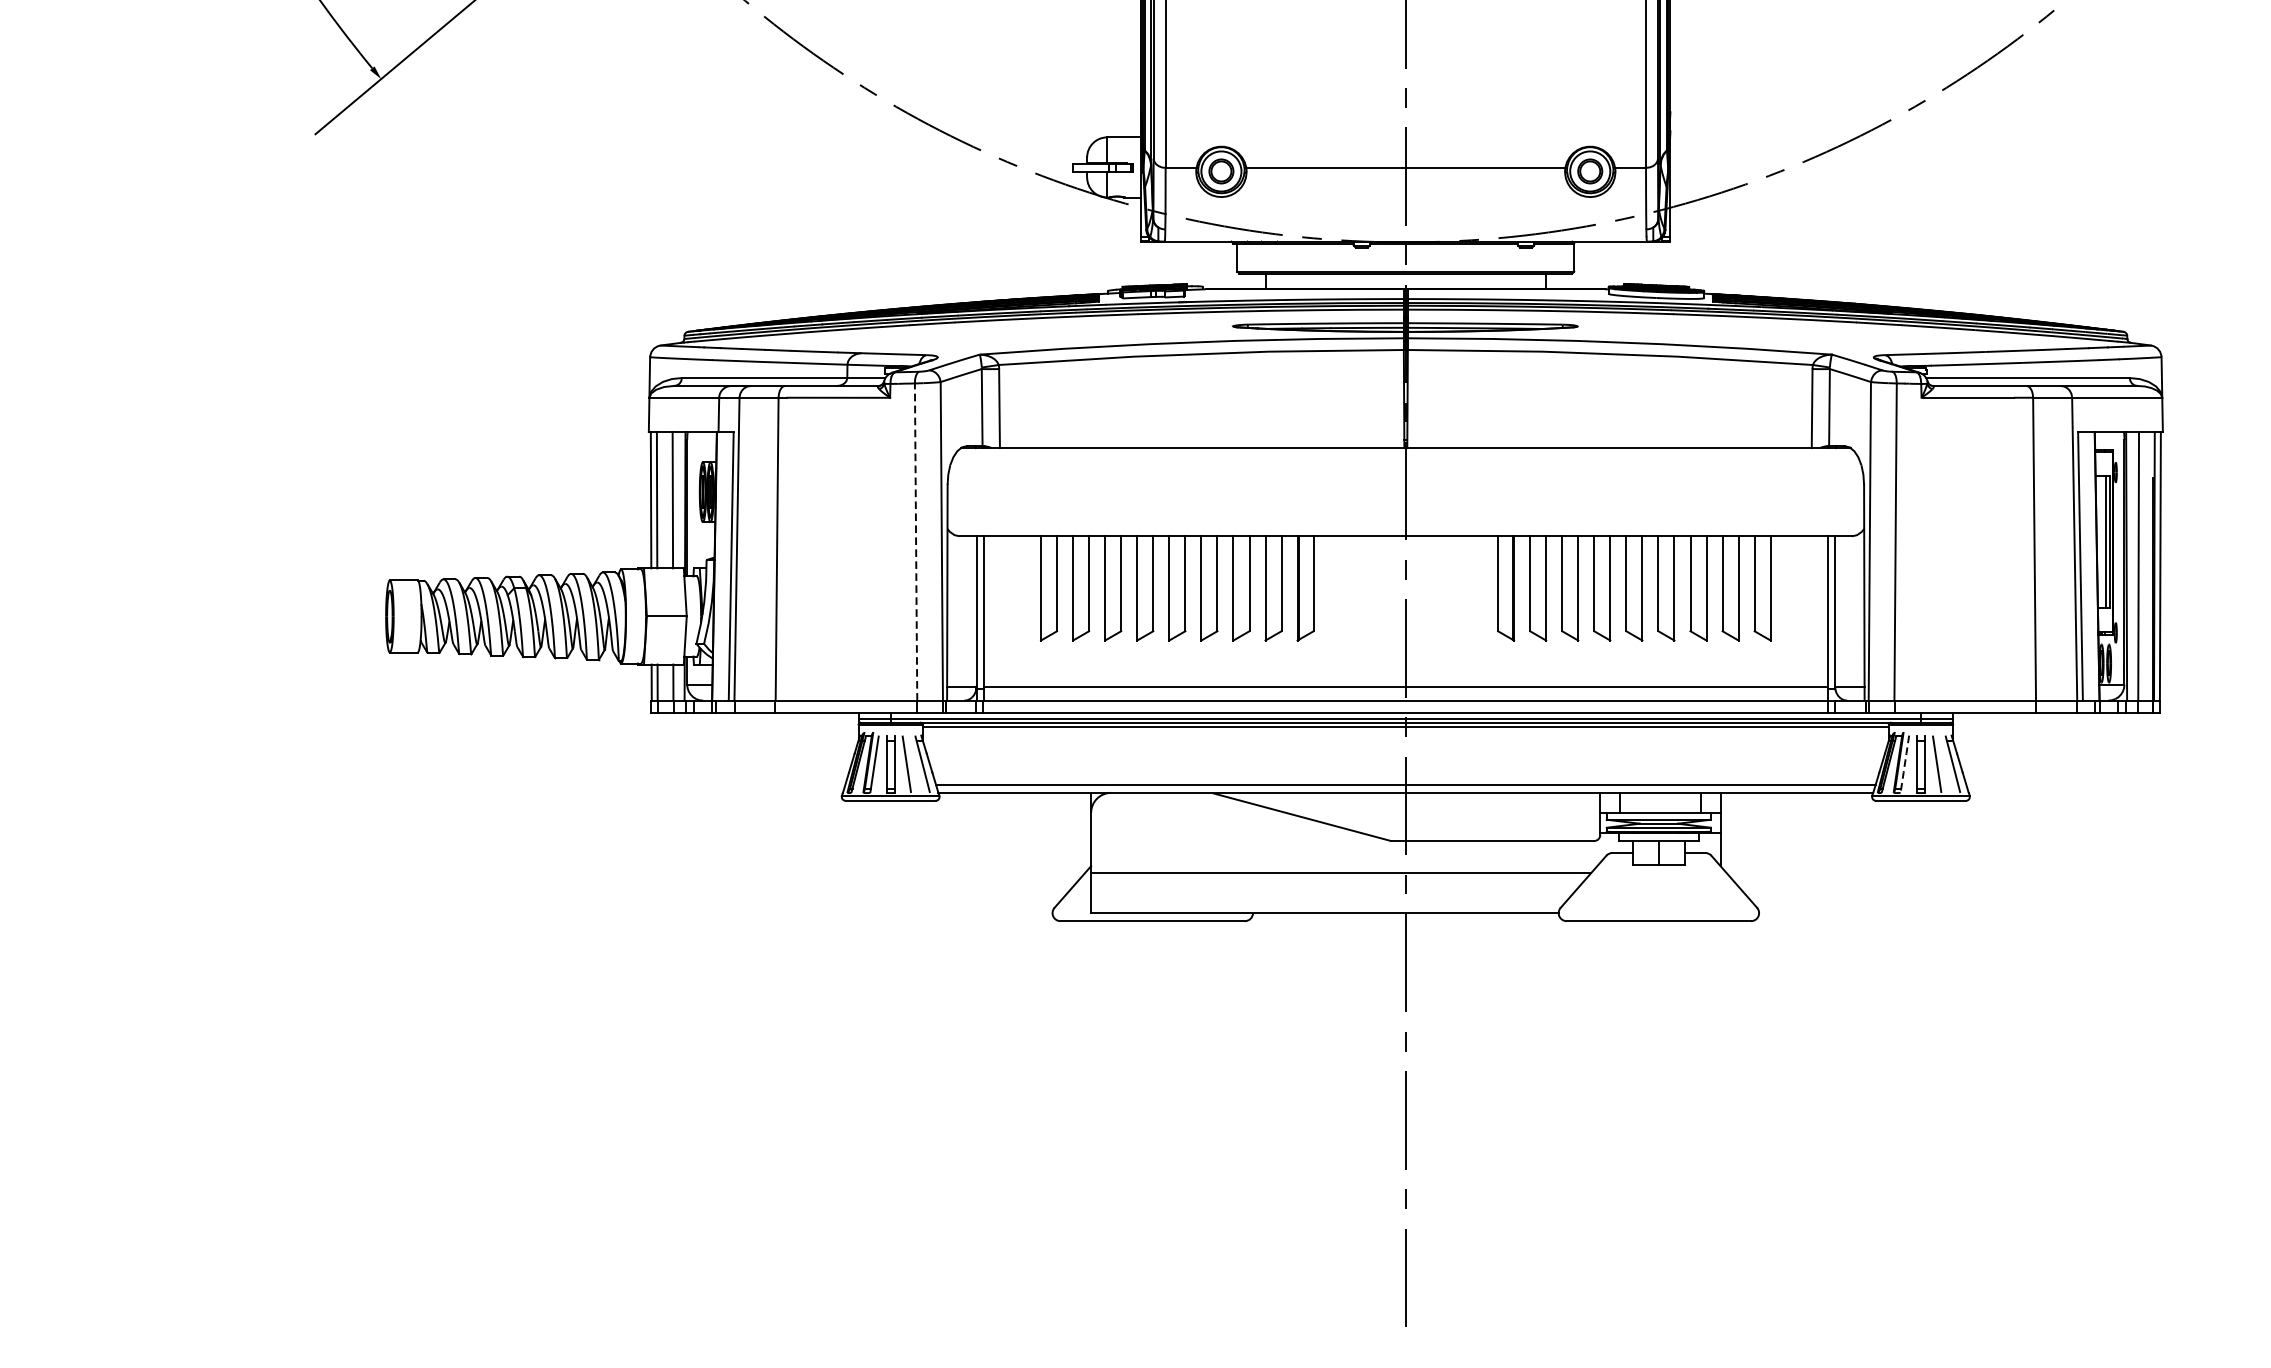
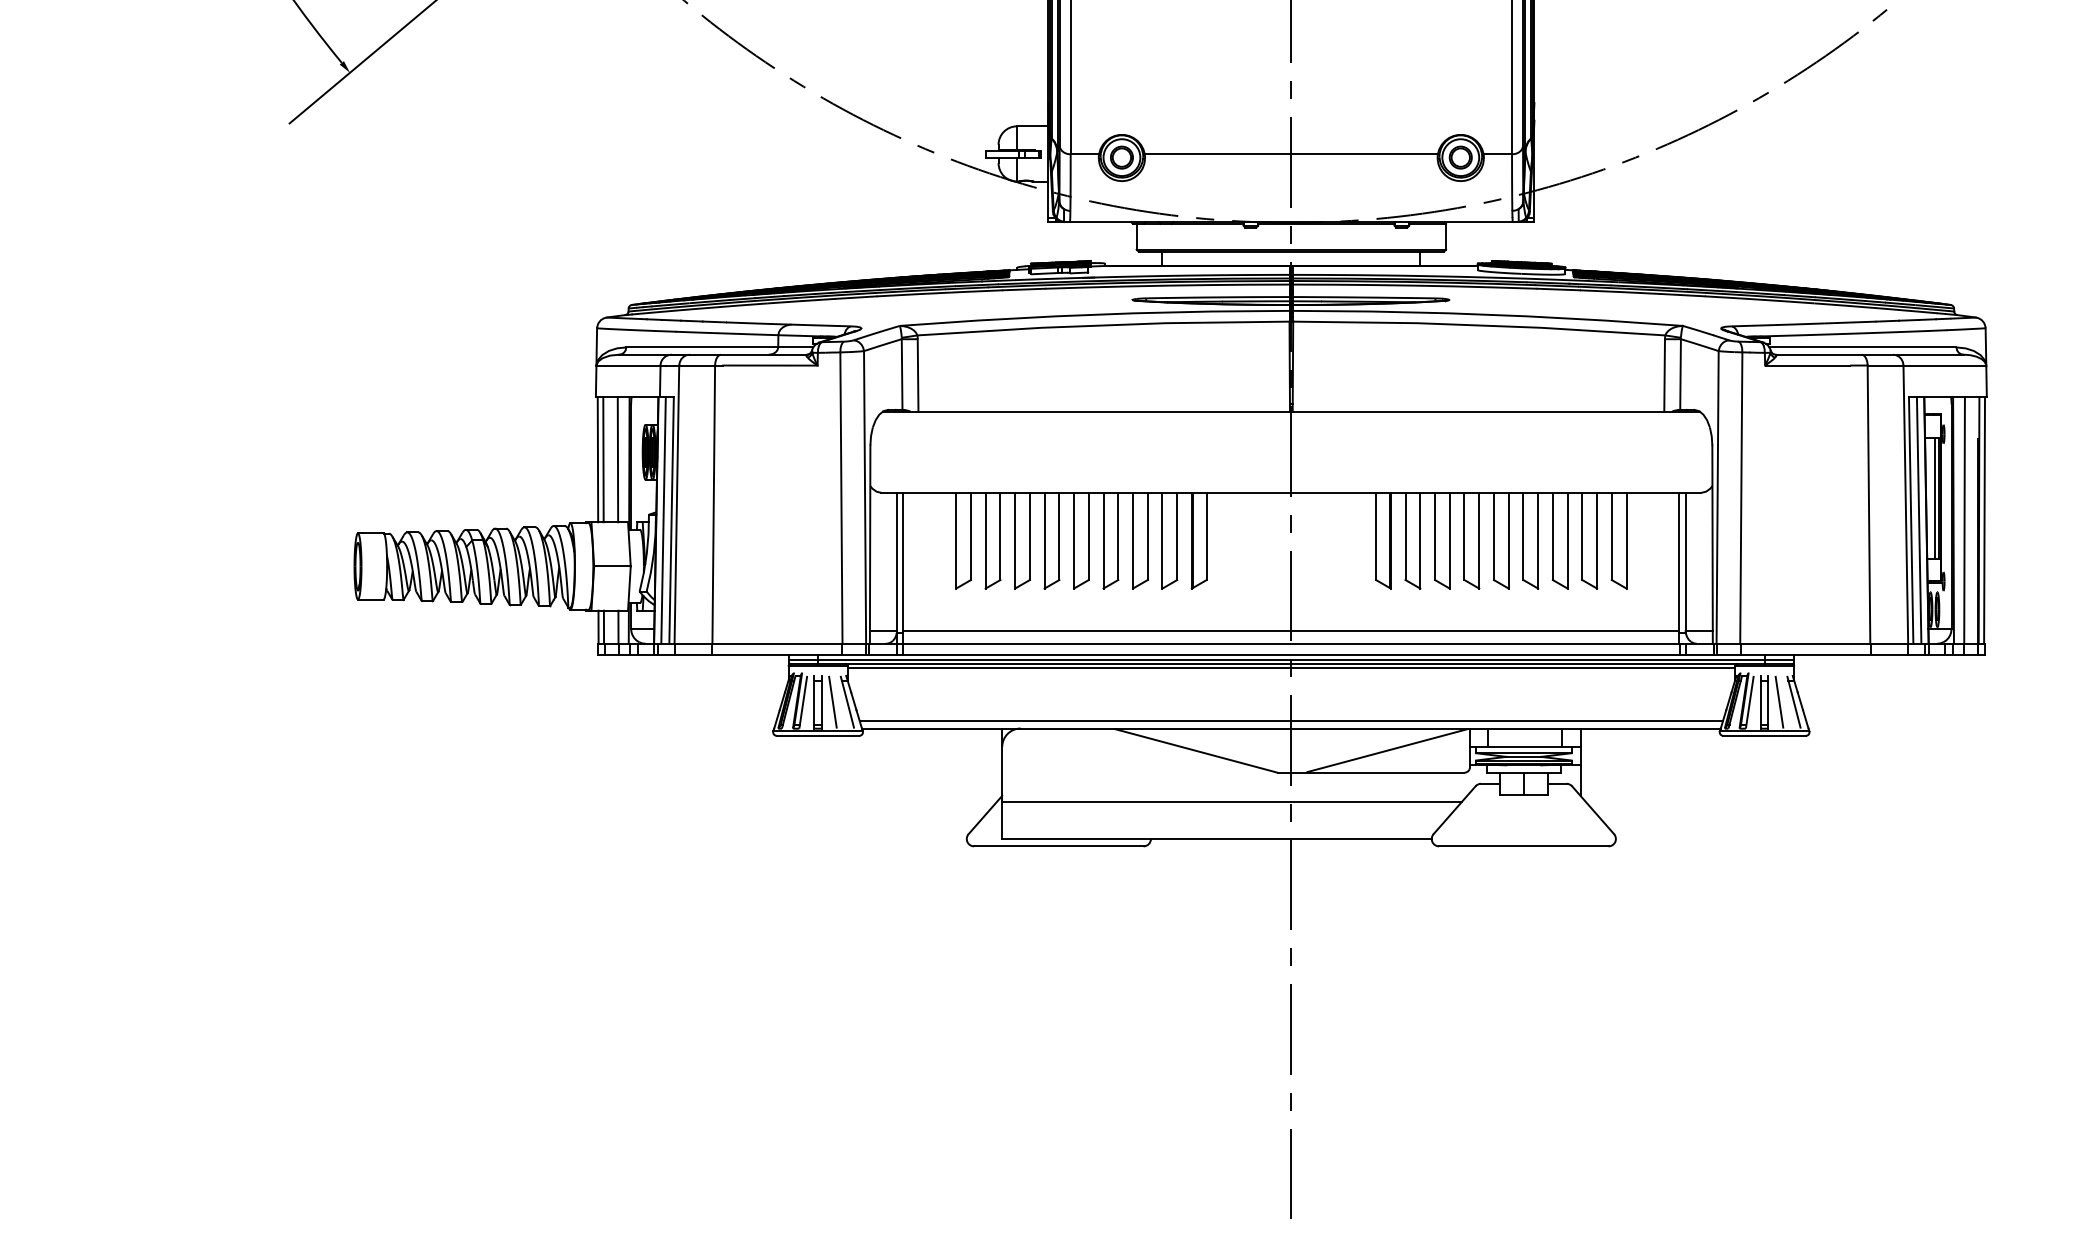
line: (916, 542) -> (841, 498), dashed -> solid
line: (722, 566) -> (663, 520), added
line: (2088, 566) -> (1918, 520), added
line: (1904, 764) -> (1749, 702), dashed -> solid
line: (1510, 816) -> (1387, 750), added

